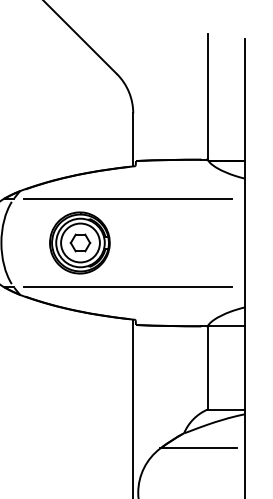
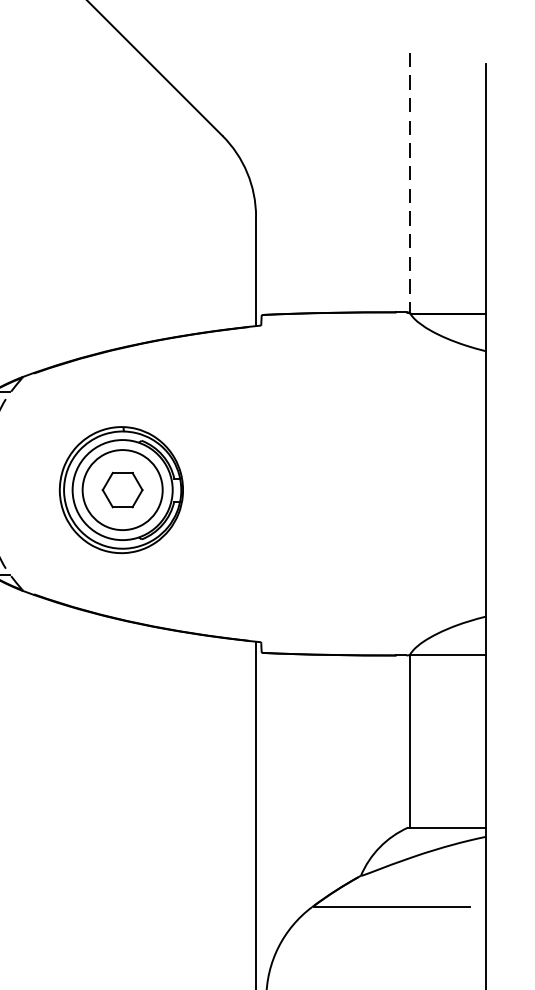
line: (207, 97) -> (409, 184), solid -> dashed
line: (128, 198) -> (246, 392), removed
part: (79, 242) -> (120, 489), moved
line: (128, 287) -> (246, 575), removed

